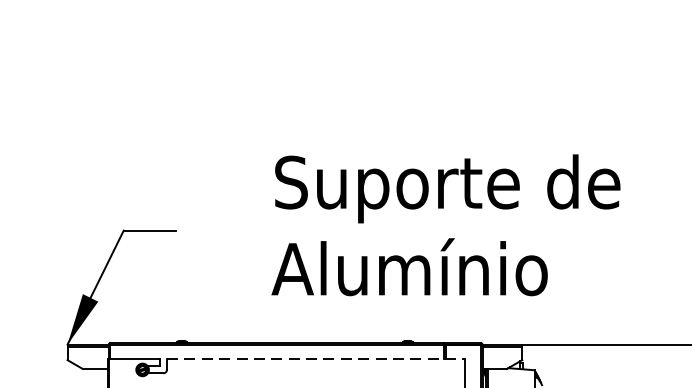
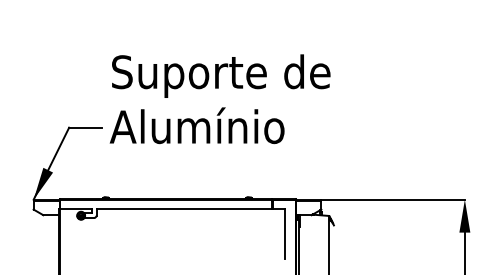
text: (444, 225) -> (219, 99), moved
line: (316, 360) -> (191, 209), dashed -> solid

